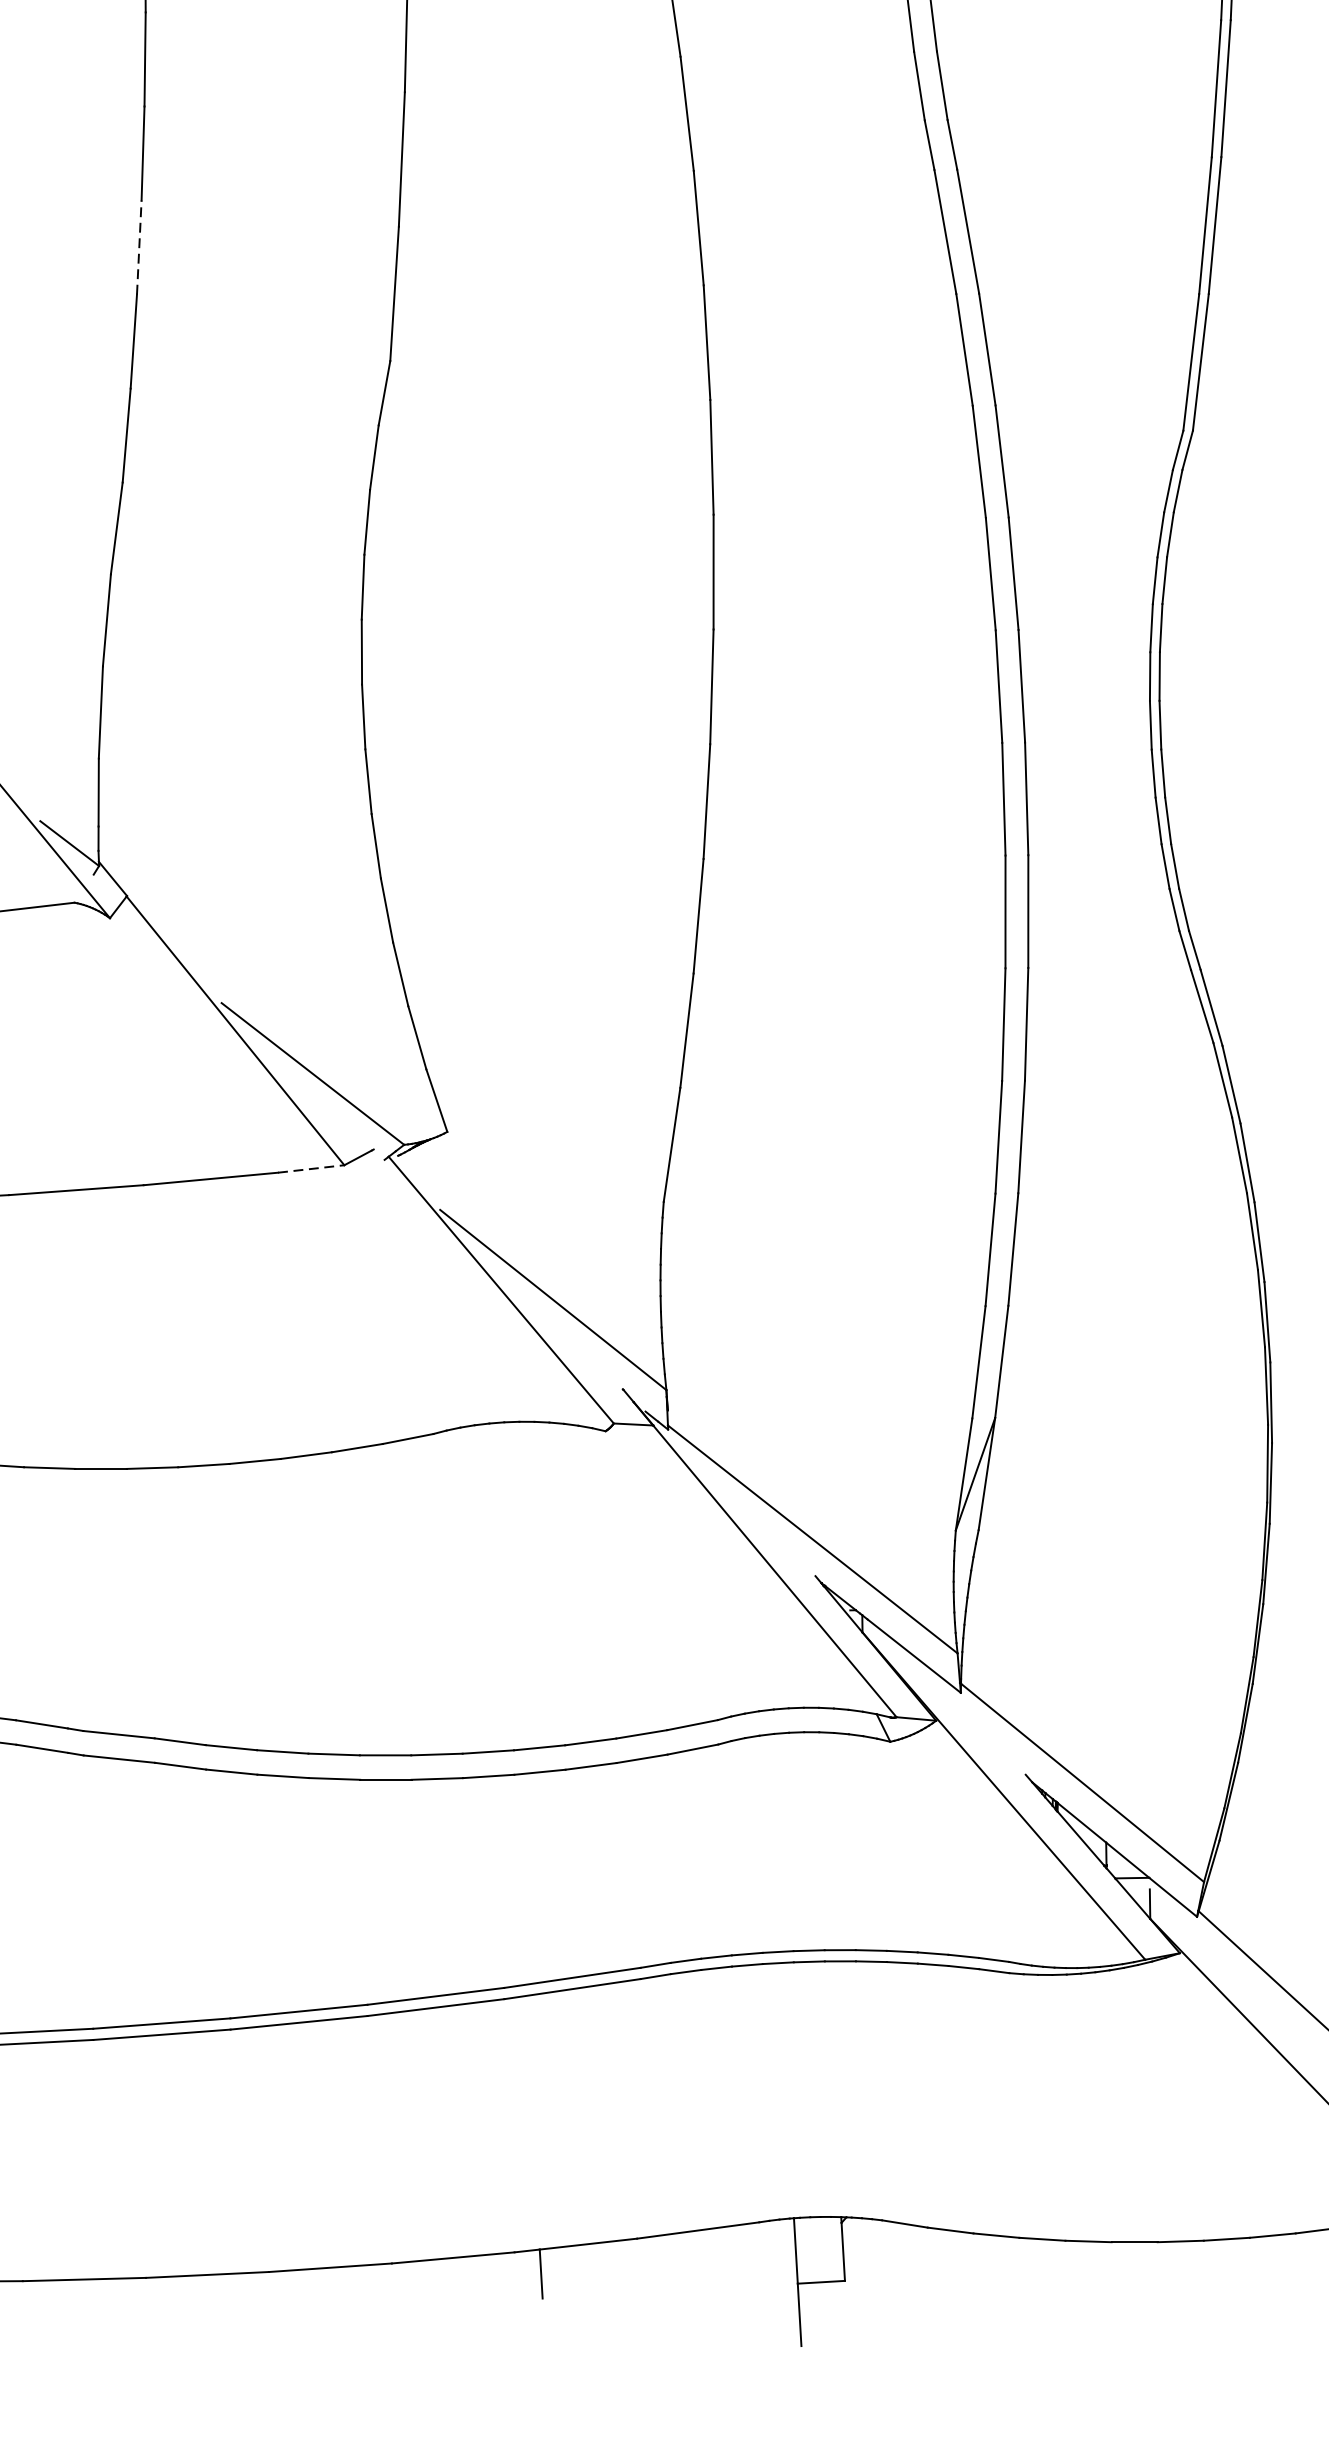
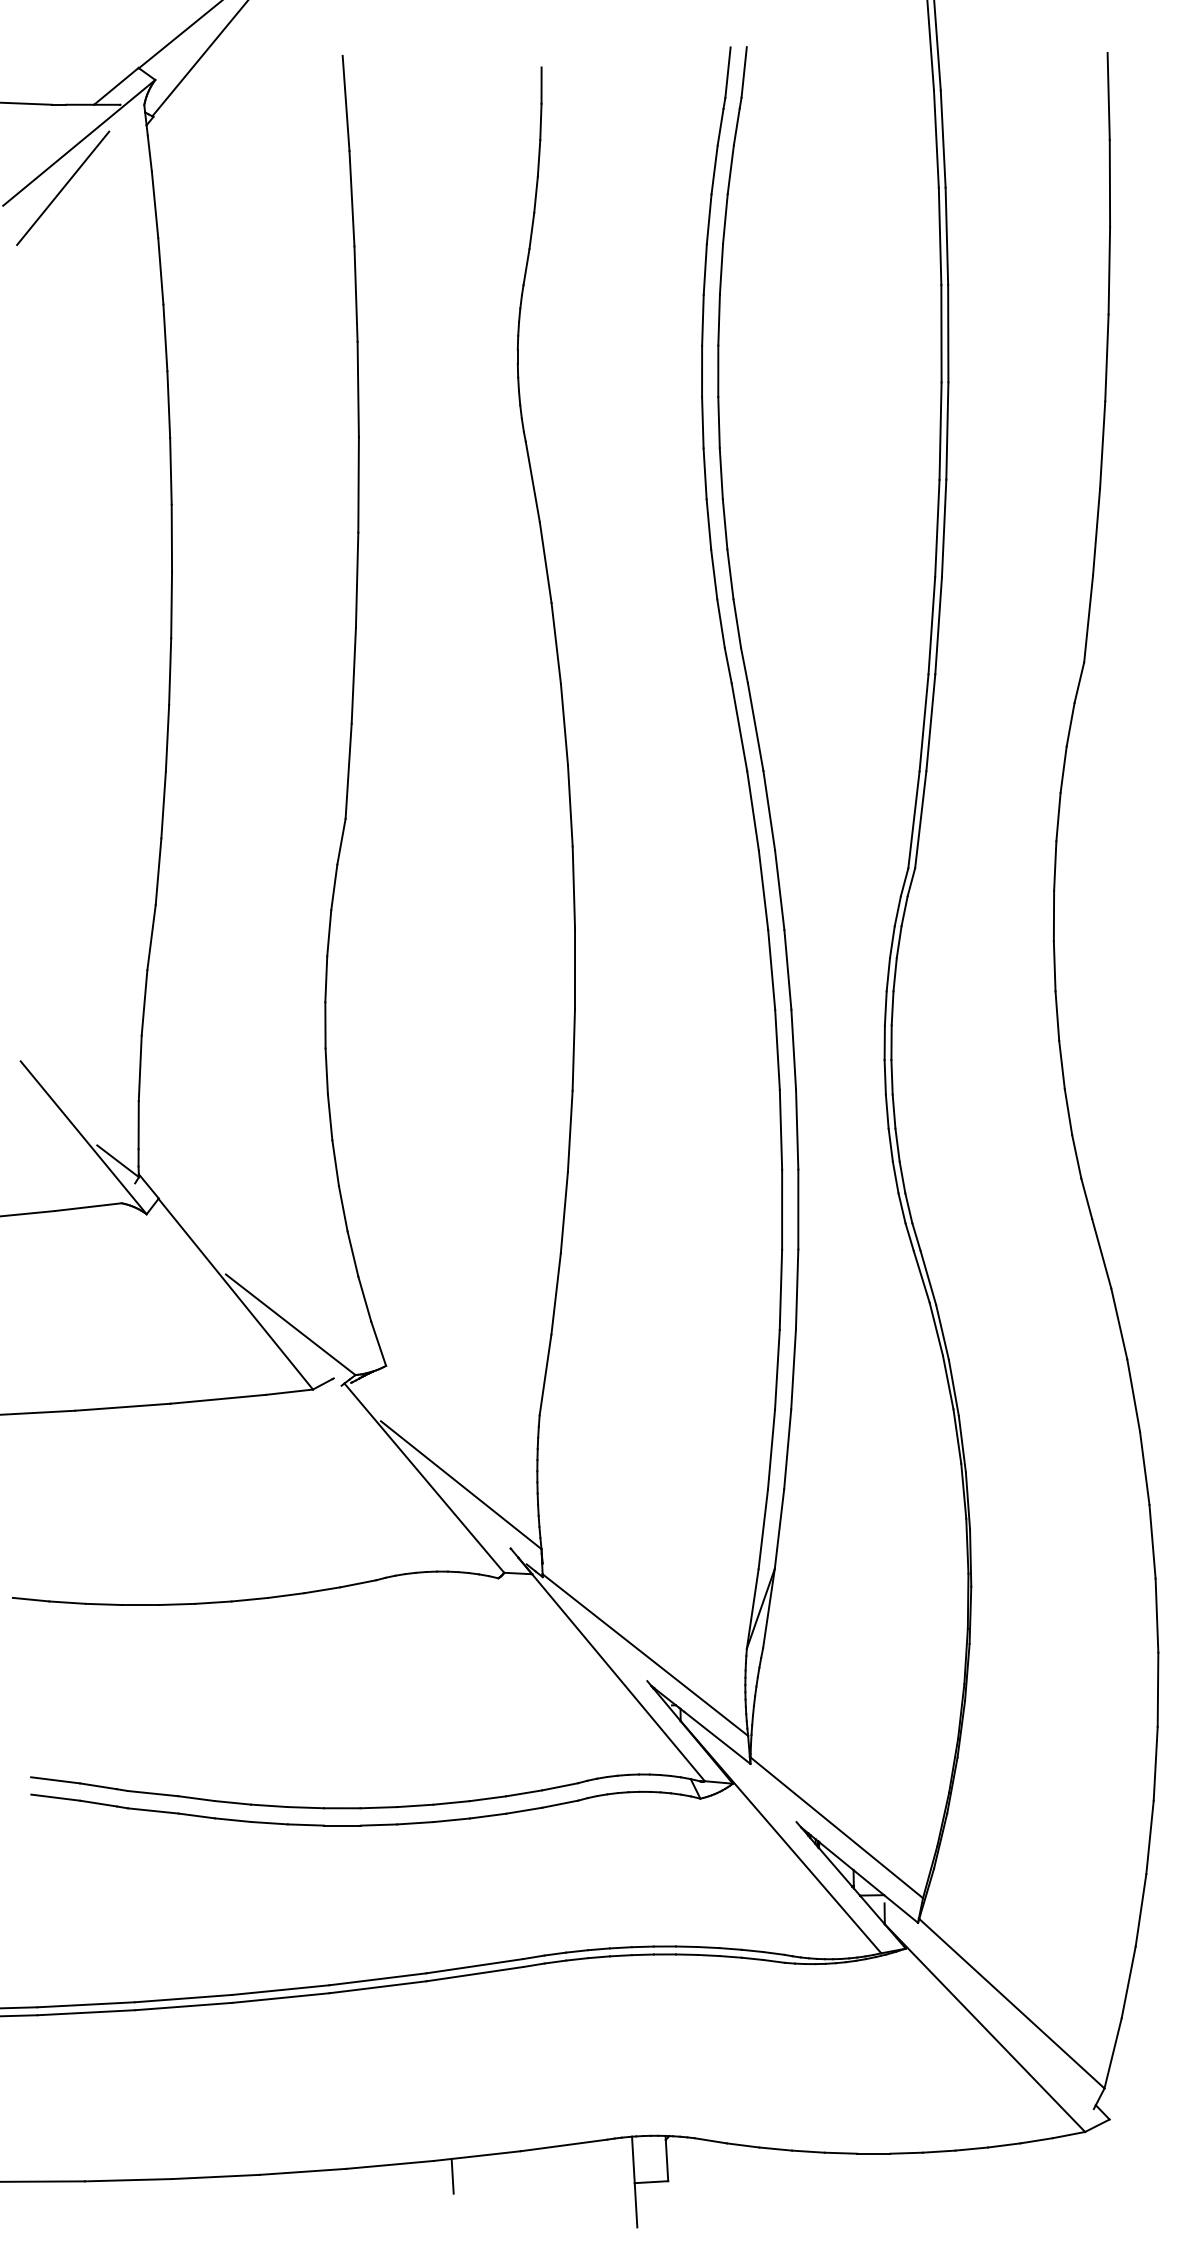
line: (139, 246) -> (167, 737), dashed -> solid
line: (311, 1169) -> (289, 1392), dashed -> solid

